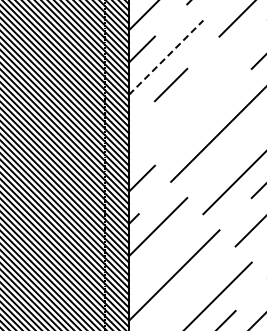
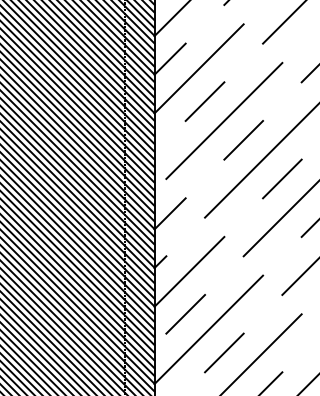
line: (166, 57) -> (199, 68), dashed -> solid
line: (186, 100) -> (223, 120), added
line: (203, 117) -> (243, 140), added
line: (235, 149) -> (282, 178), added
line: (154, 262) -> (185, 314), added
line: (187, 294) -> (224, 352), added

